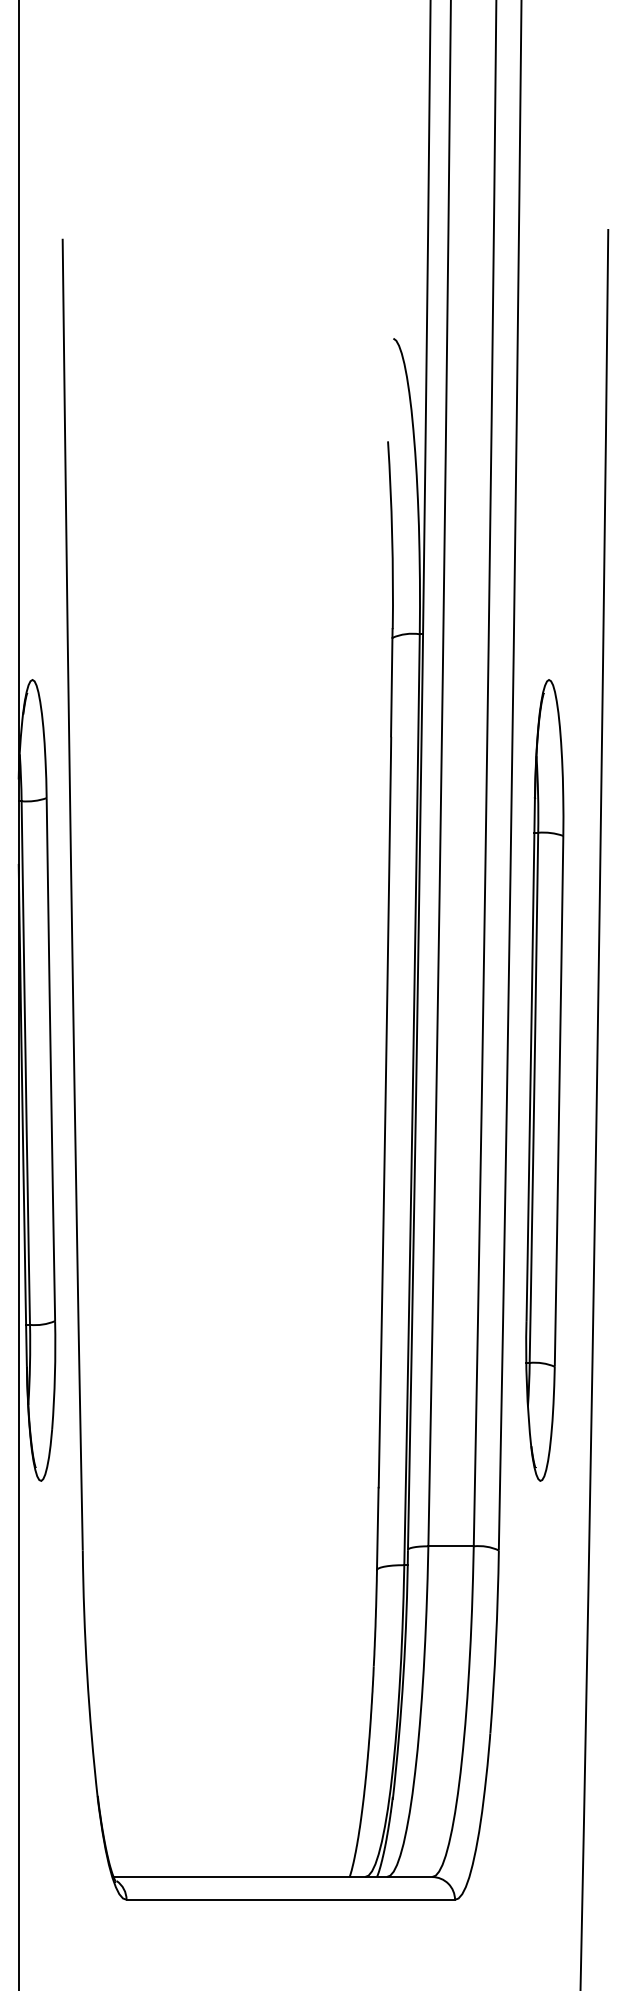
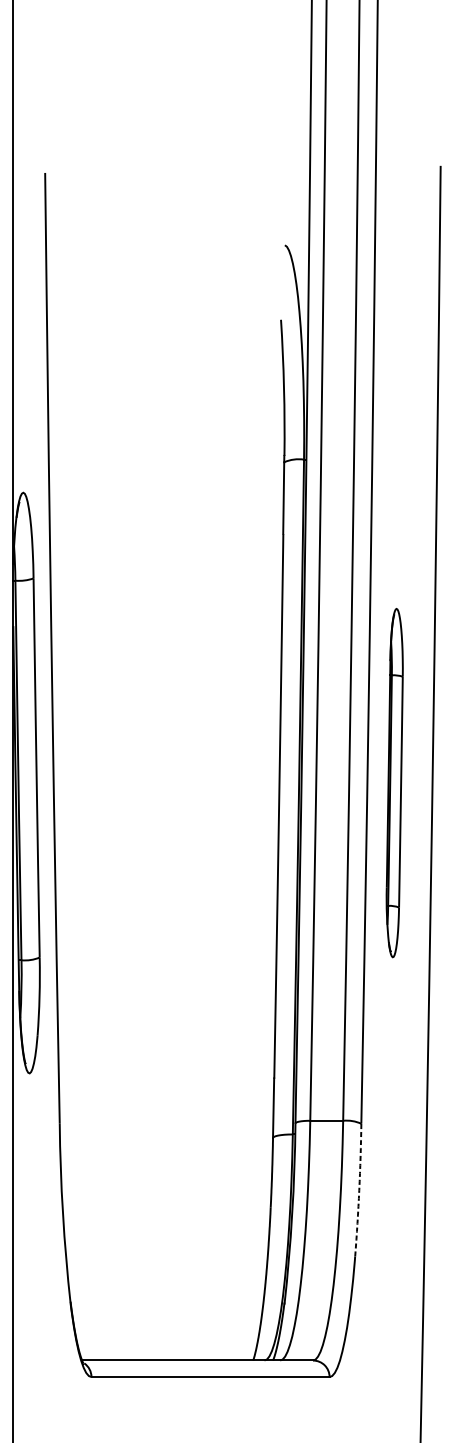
part: (544, 1080) -> (394, 783), size x0.6
arc: (495, 1642) -> (358, 1190), solid -> dashed

